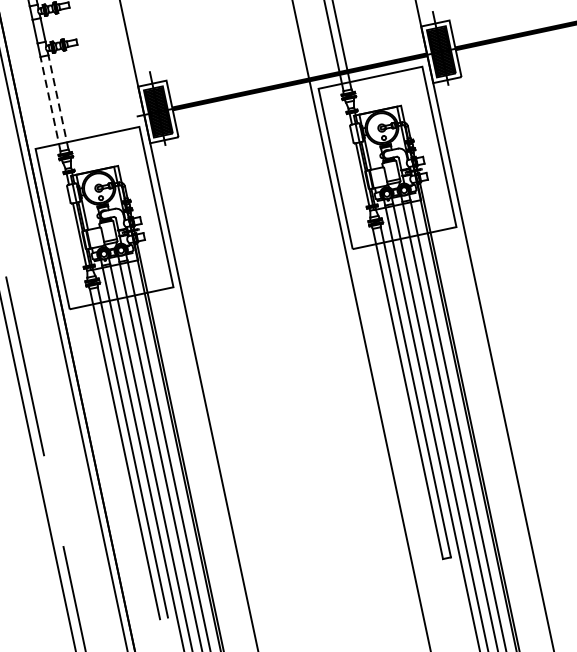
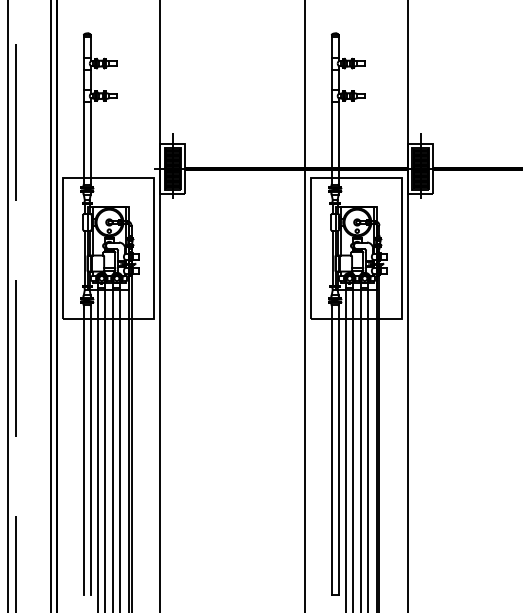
line: (58, 101) -> (90, 142), dashed -> solid
line: (50, 103) -> (83, 142), dashed -> solid

